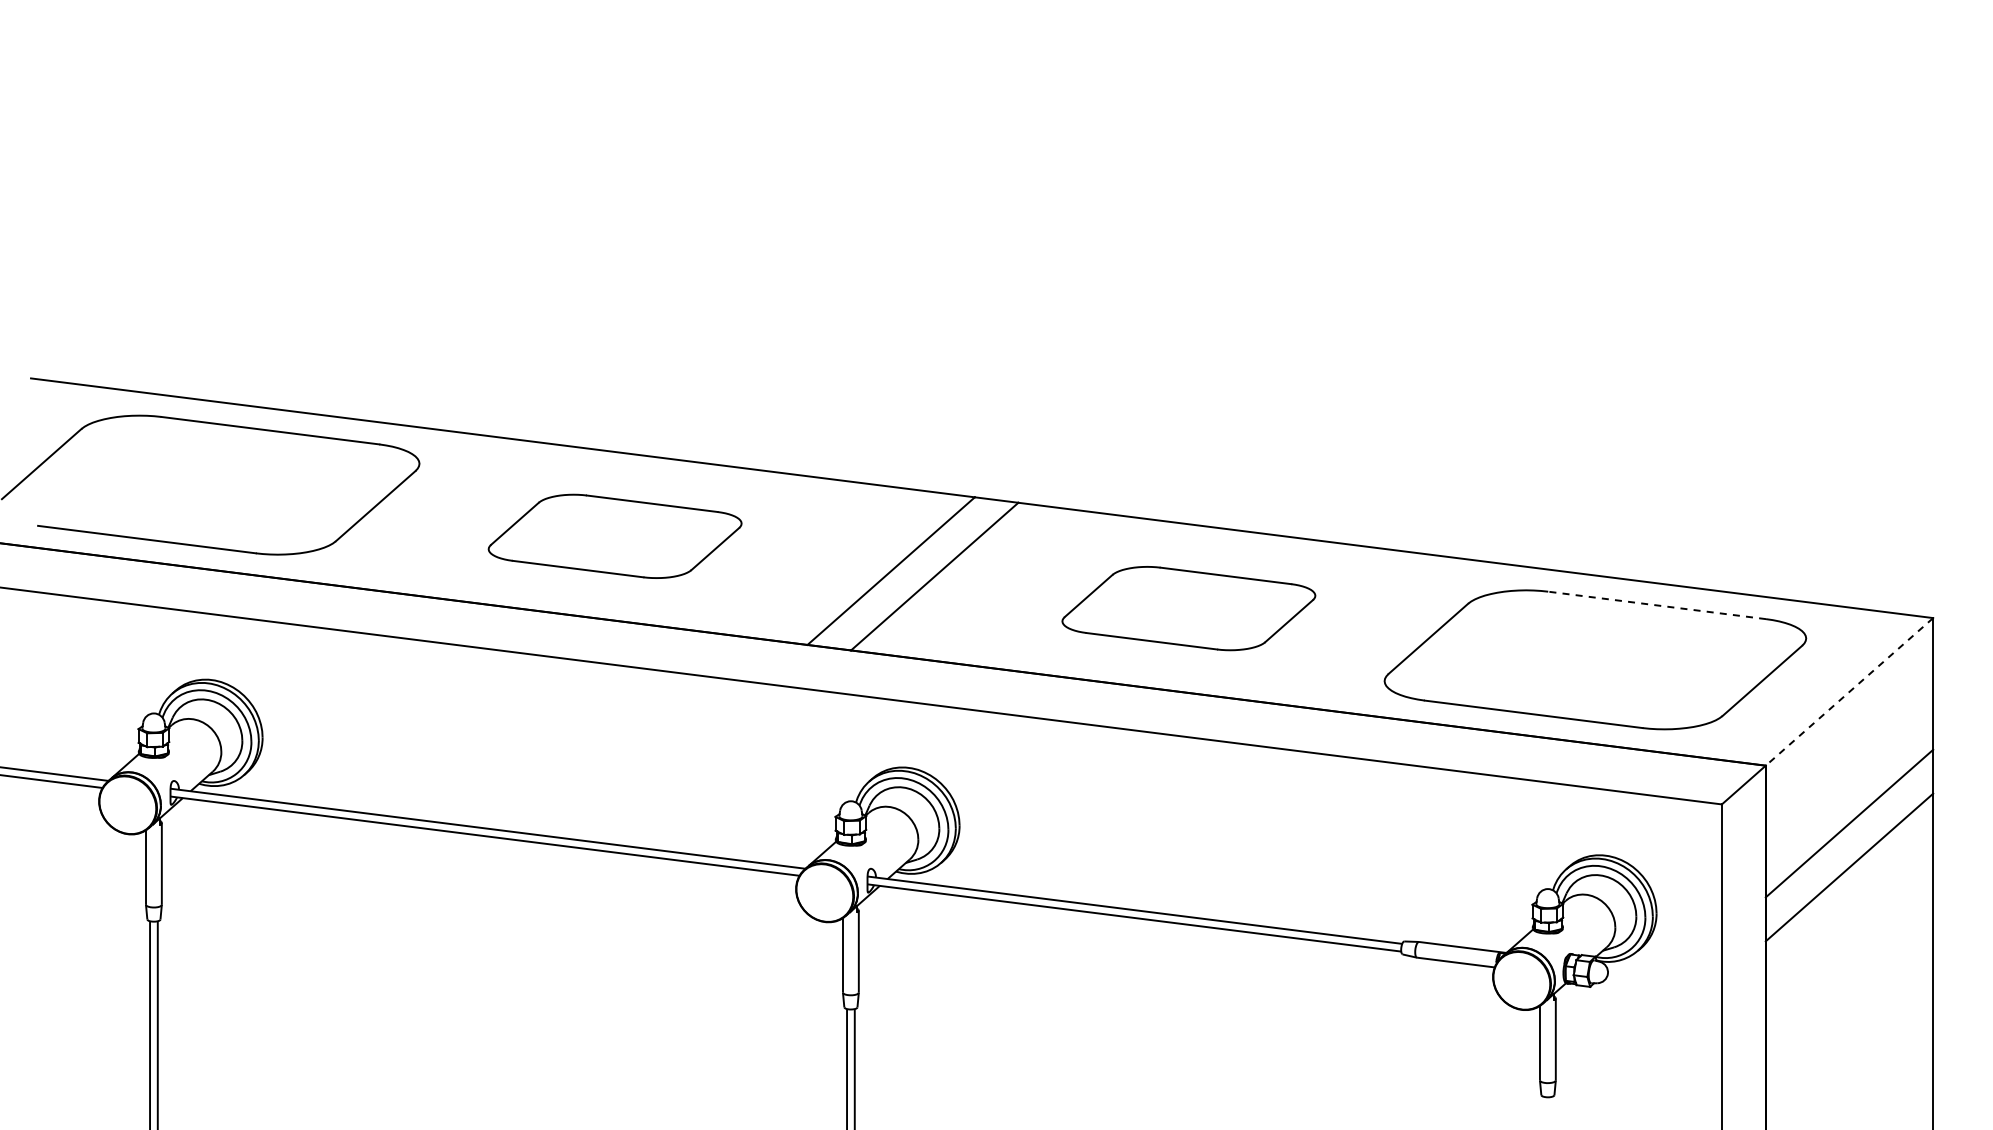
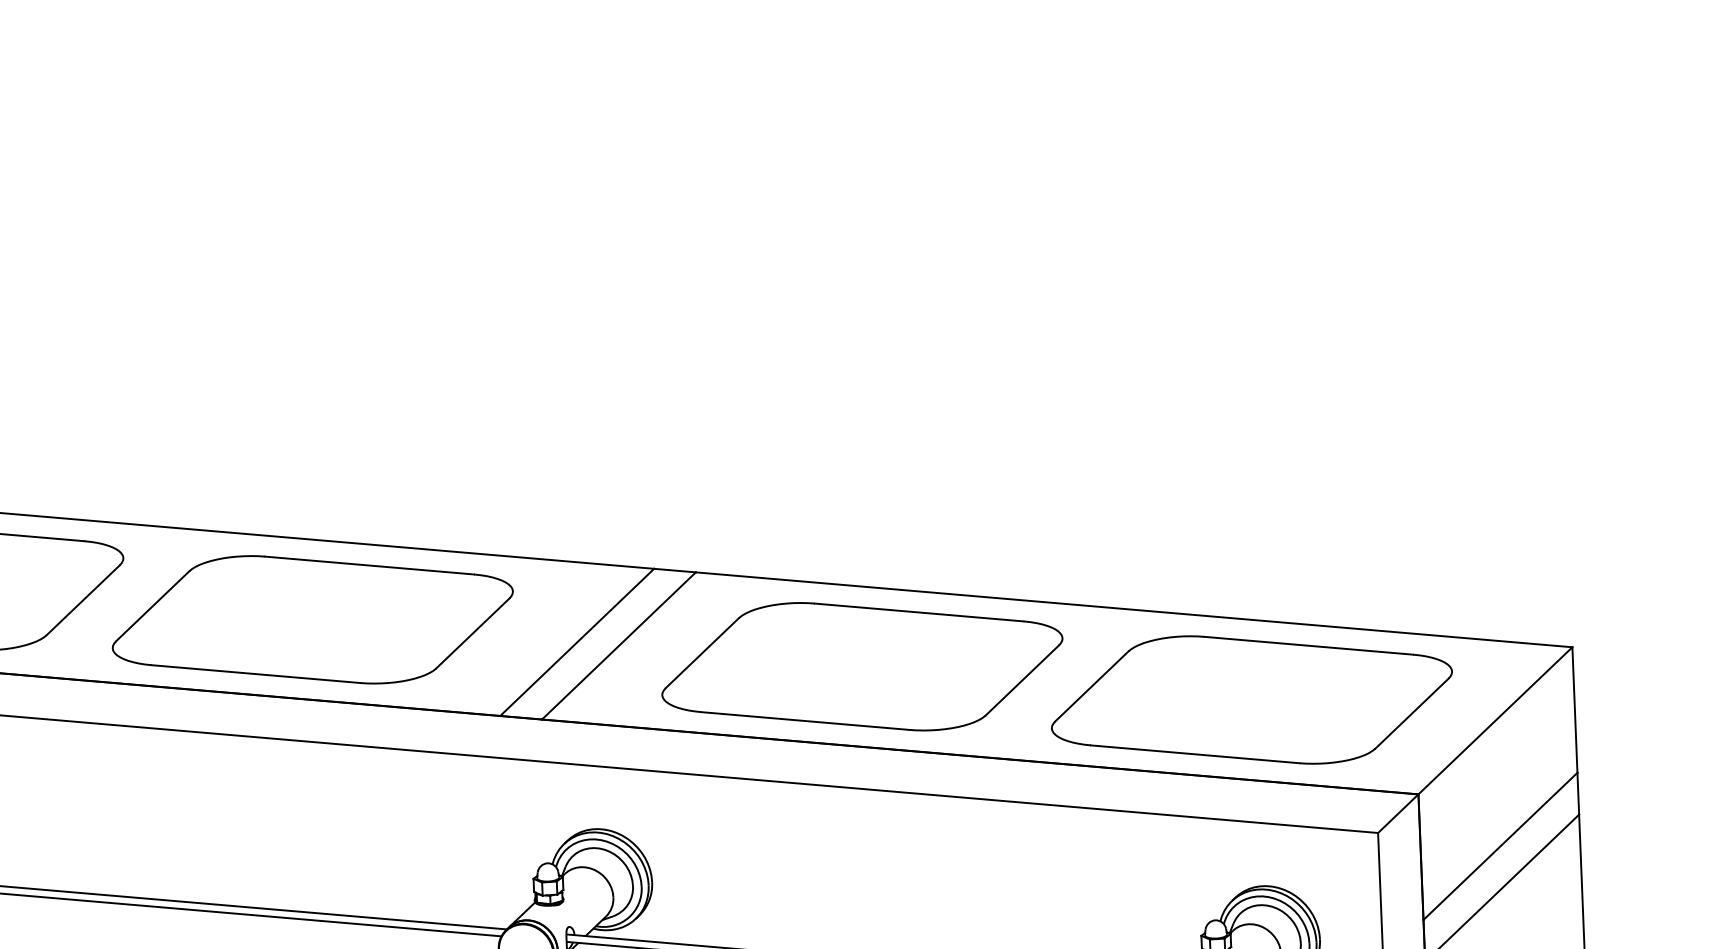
part: (614, 536) -> (312, 619), size x1.67
line: (1657, 605) -> (1309, 645), dashed -> solid
part: (1188, 608) -> (862, 666), size x1.67
line: (1849, 691) -> (1495, 720), dashed -> solid

